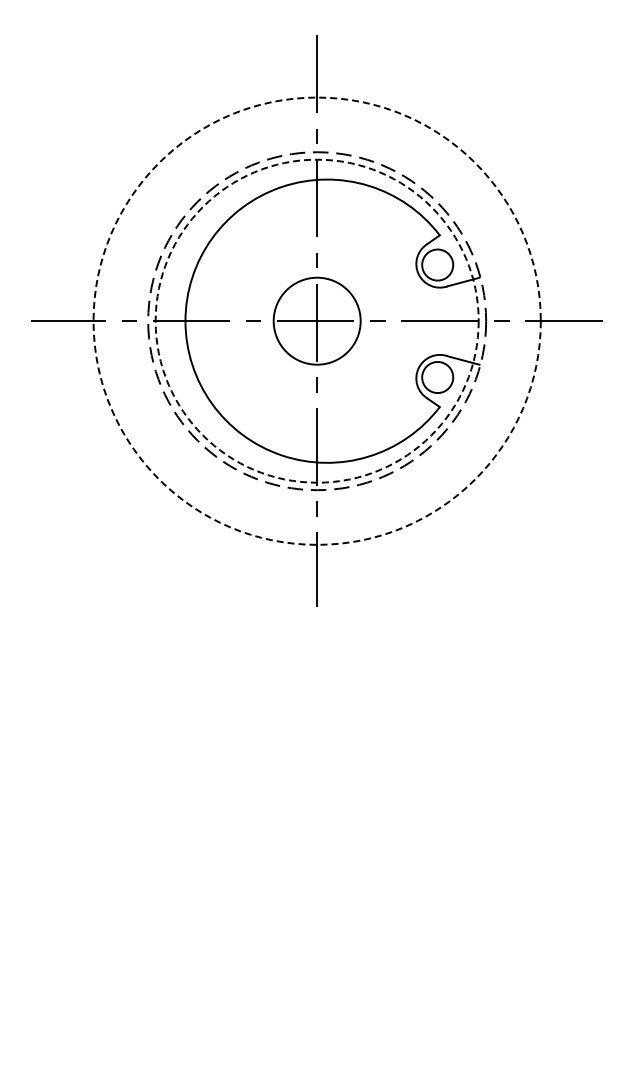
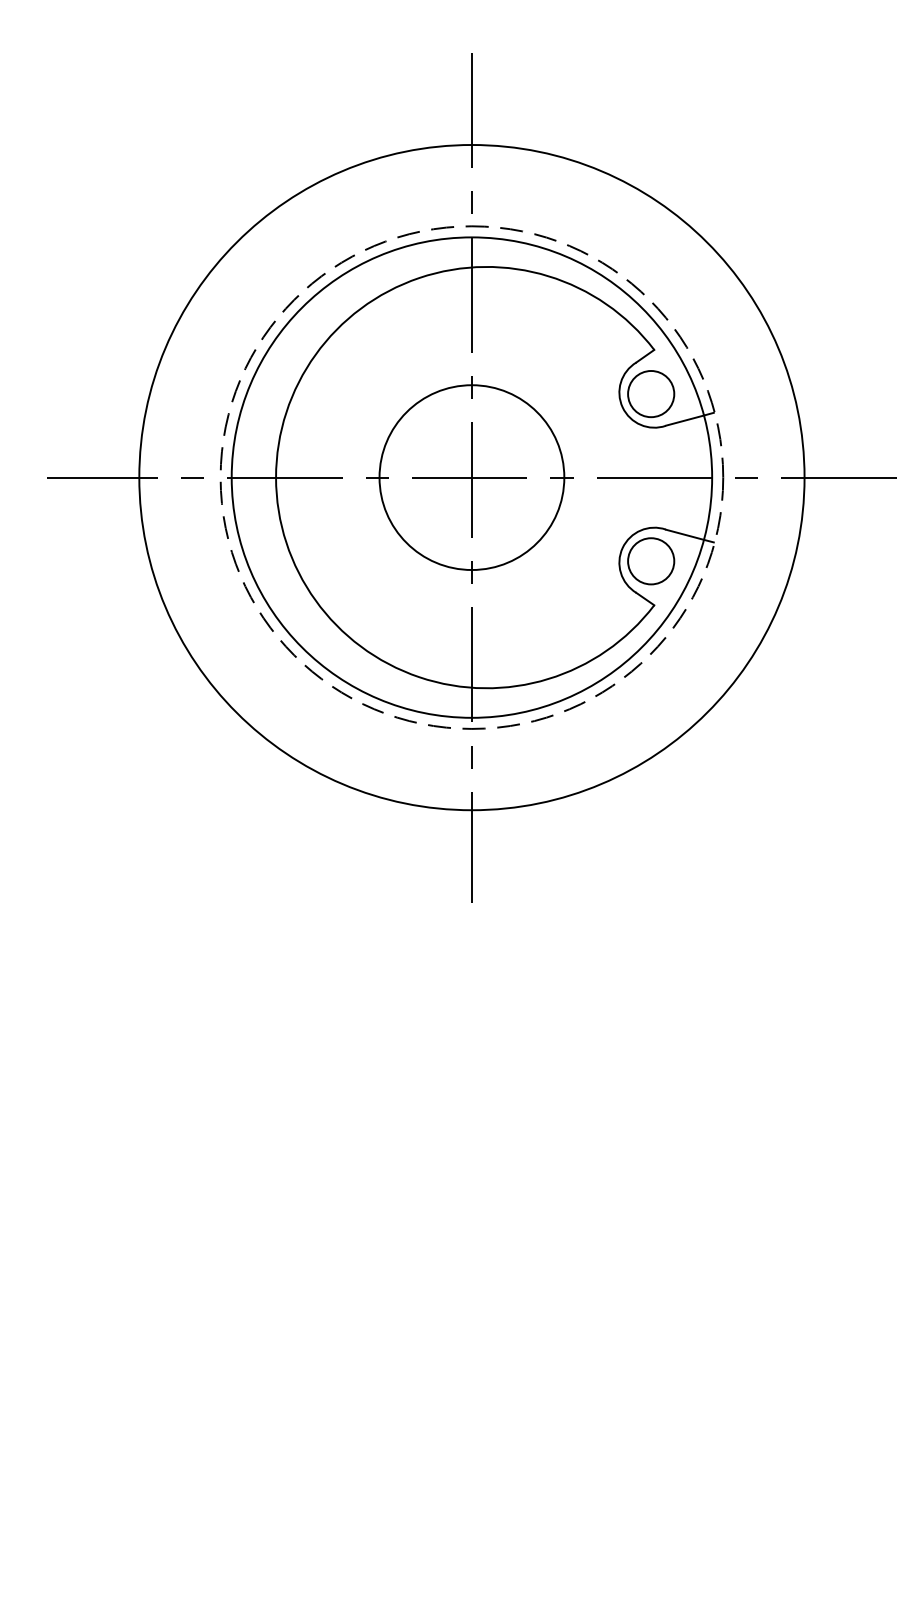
circle: (316, 320) -> (470, 476), dashed -> solid
circle: (316, 320) -> (470, 476), dashed -> solid
circle: (317, 321) -> (472, 478), size x1.43

